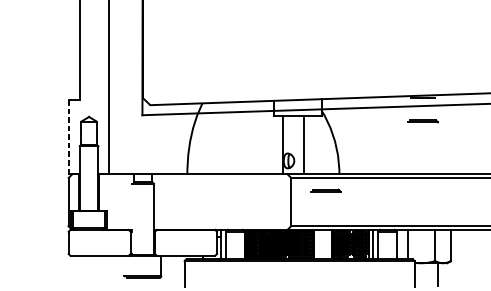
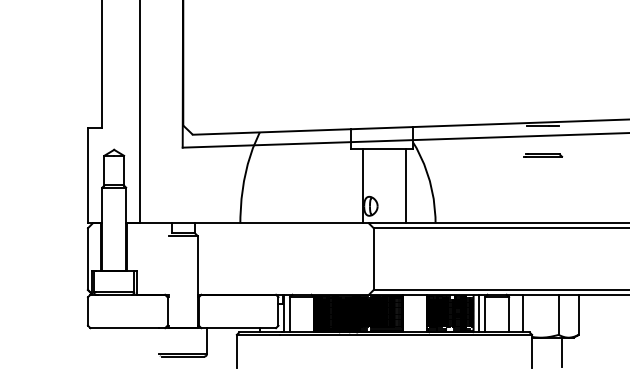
line: (69, 136) -> (88, 175), dashed -> solid
line: (303, 145) -> (405, 186), moved
line: (326, 189) -> (418, 243), removed

